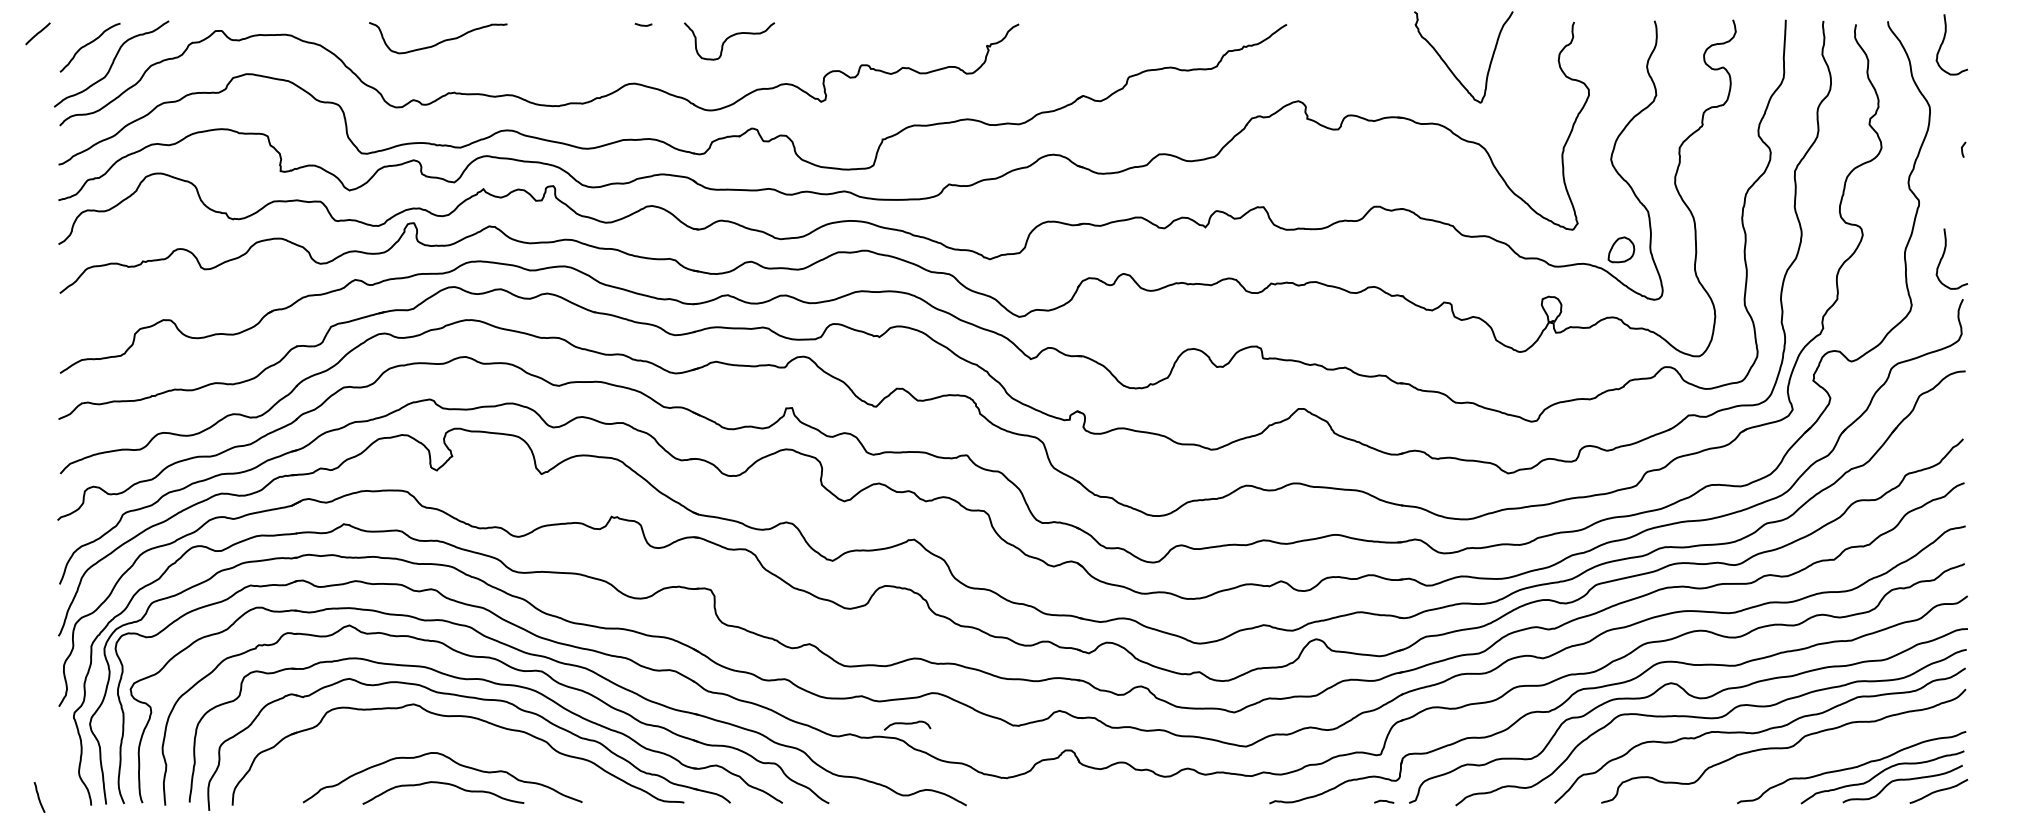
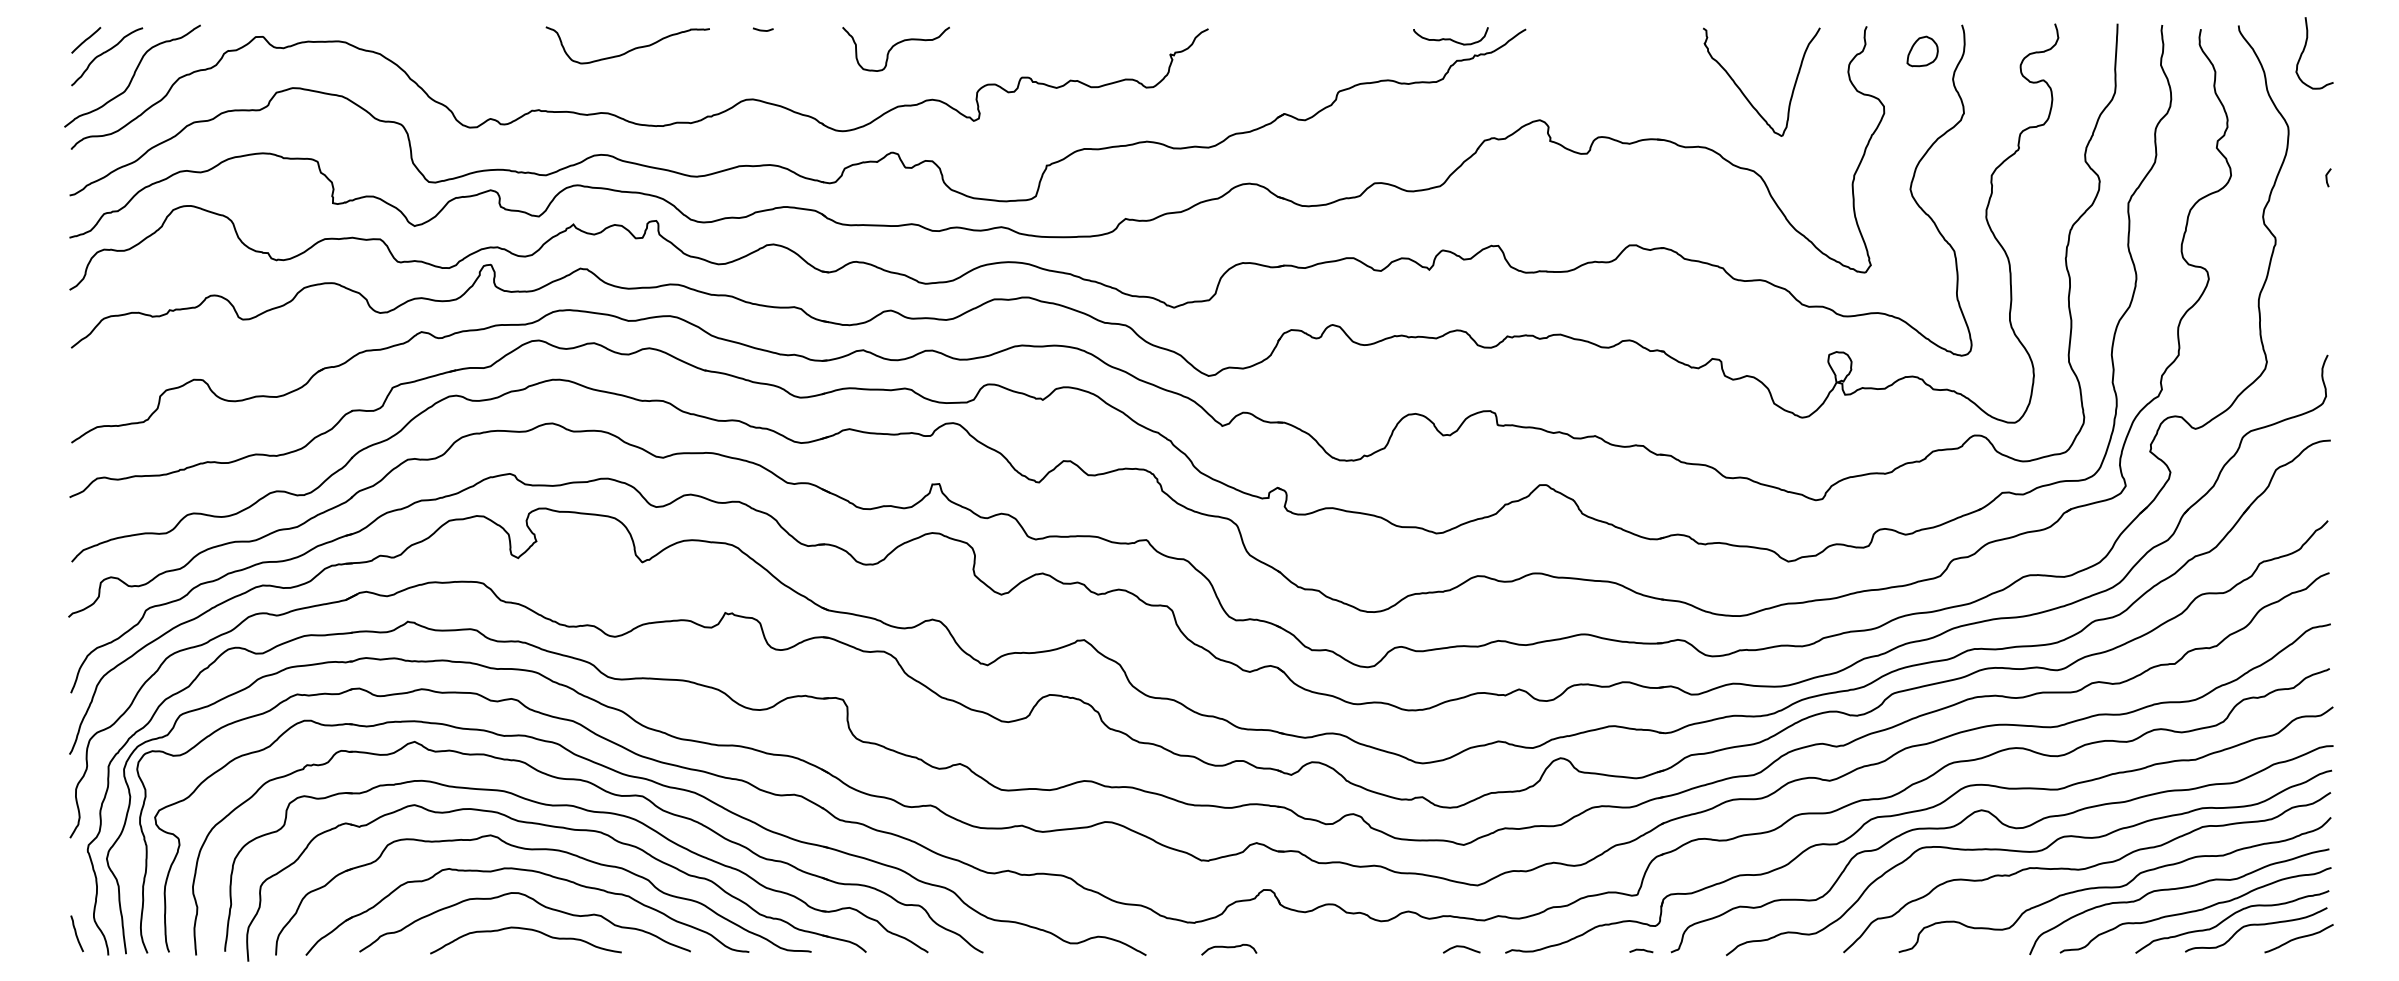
curve: (1223, 32) -> (1450, 38), added
line: (38, 33) -> (86, 40), moved
curve: (728, 39) -> (894, 46), moved
curve: (440, 41) -> (630, 49), moved
curve: (1448, 66) -> (1743, 92), moved
part: (1621, 249) -> (1922, 51), moved
curve: (1943, 257) -> (2304, 305), removed
curve: (907, 724) -> (1229, 948), moved
part: (450, 735) -> (534, 872), added
curve: (1838, 750) -> (2179, 889), added
curve: (39, 797) -> (76, 933), moved
curve: (1232, 798) -> (1461, 947), added

